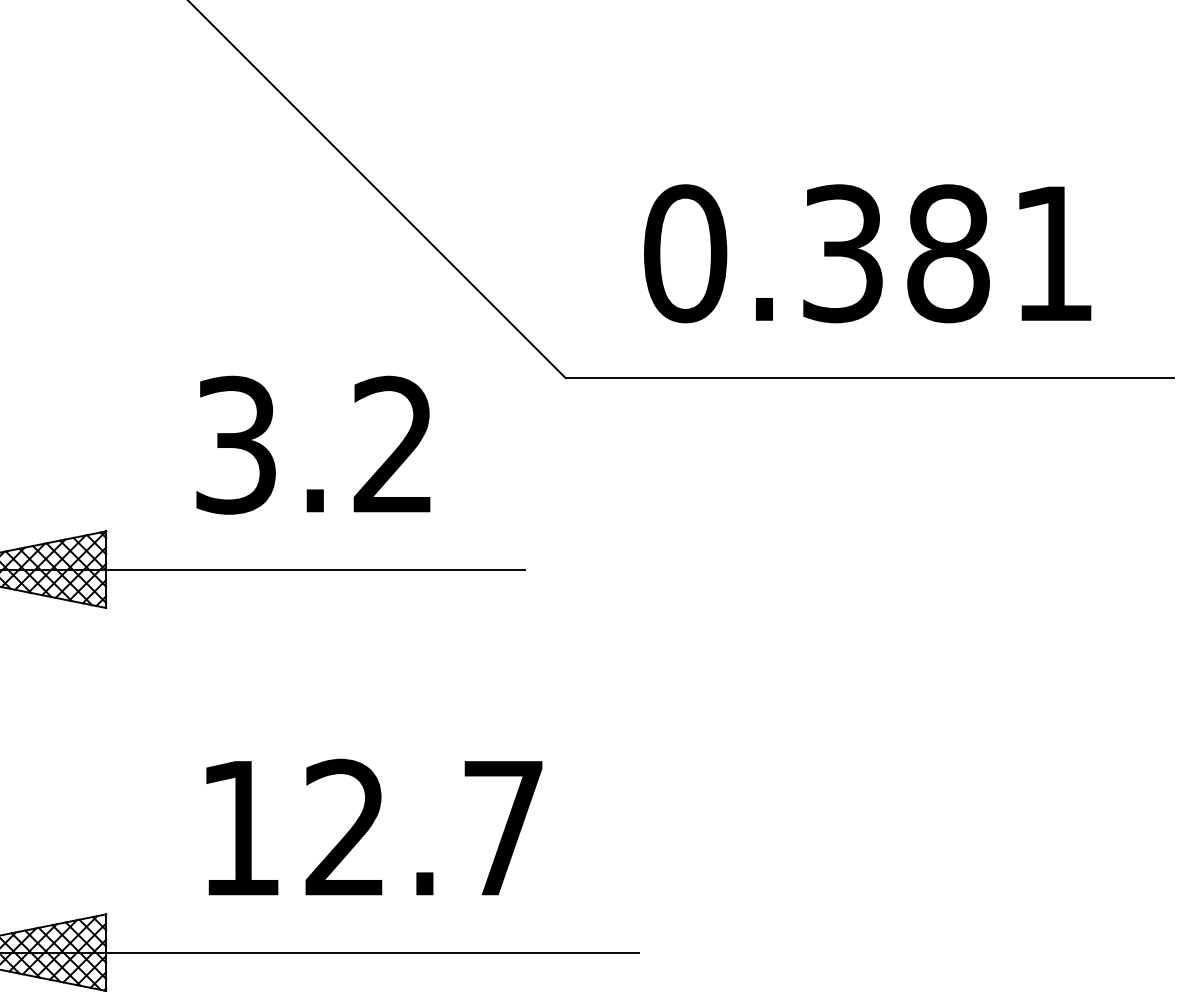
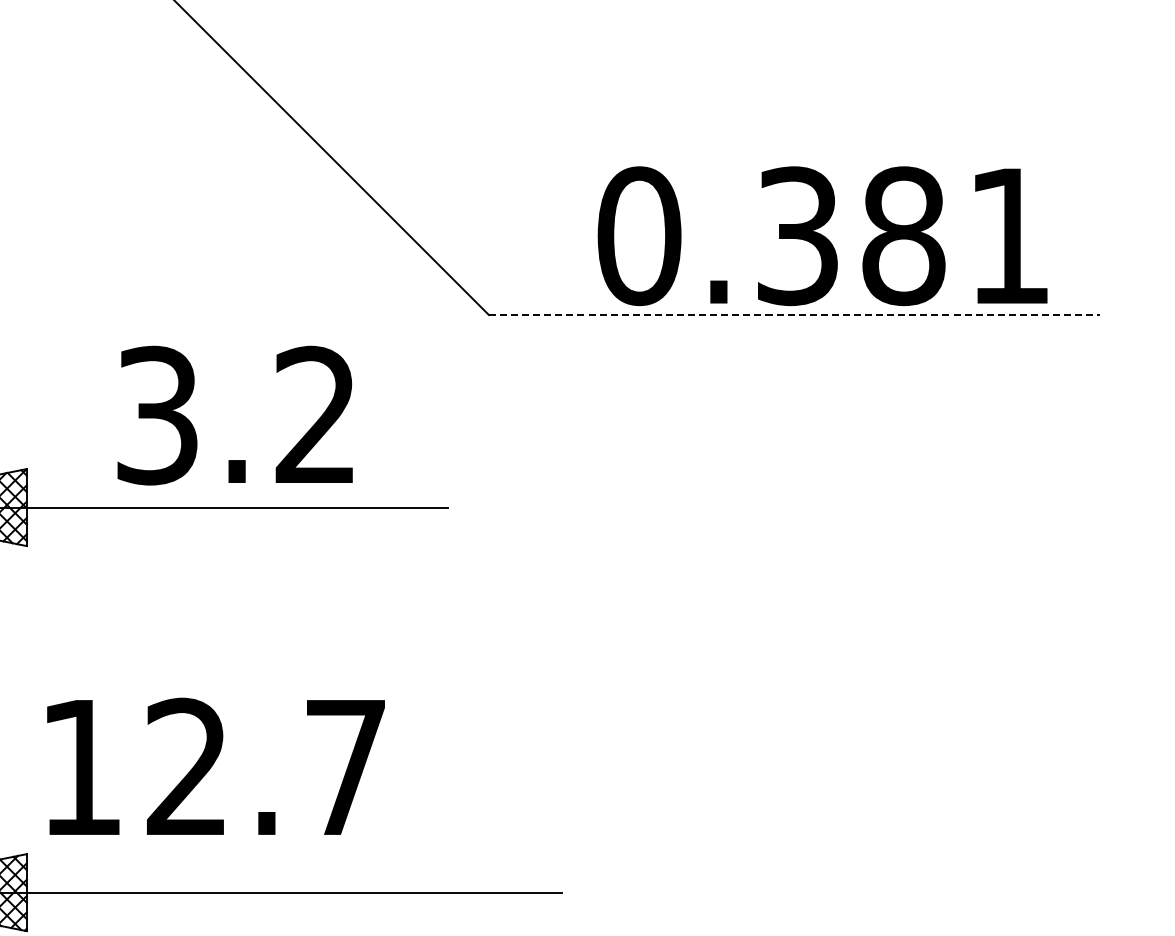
text: (867, 253) -> (822, 235), moved
line: (869, 378) -> (794, 315), solid -> dashed
text: (313, 444) -> (235, 414), moved
text: (374, 826) -> (216, 765), moved

